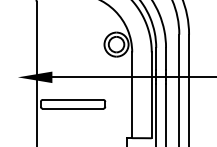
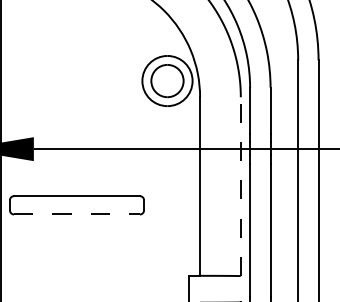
line: (151, 95) -> (240, 186), solid -> dashed
line: (73, 108) -> (77, 214), solid -> dashed

